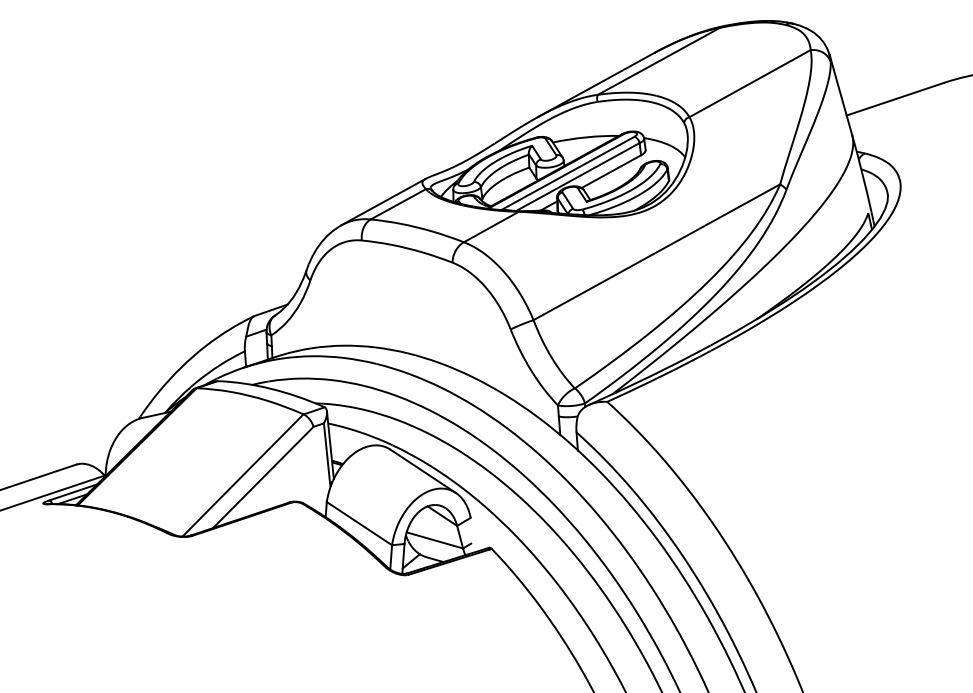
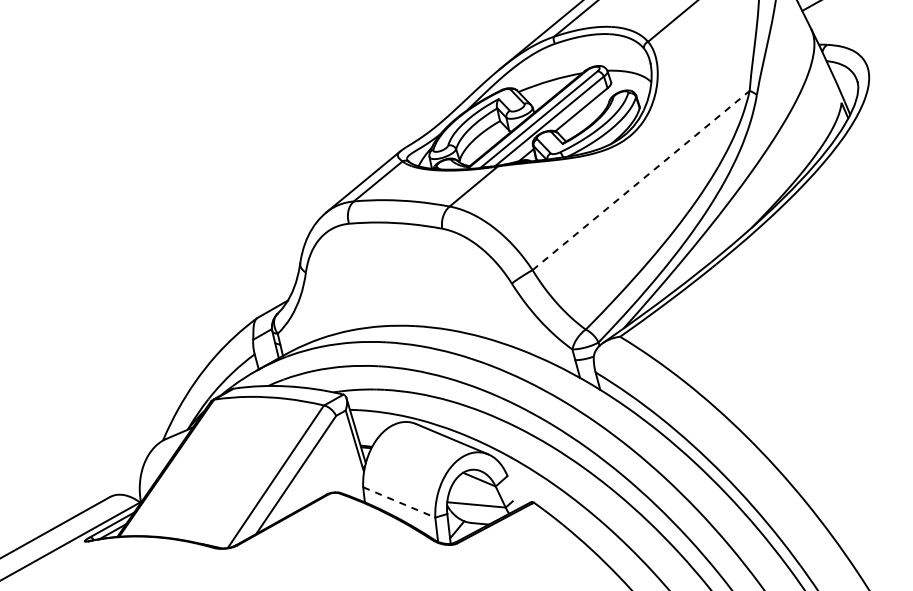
line: (656, 252) -> (640, 180), solid -> dashed
line: (359, 523) -> (399, 502), solid -> dashed

